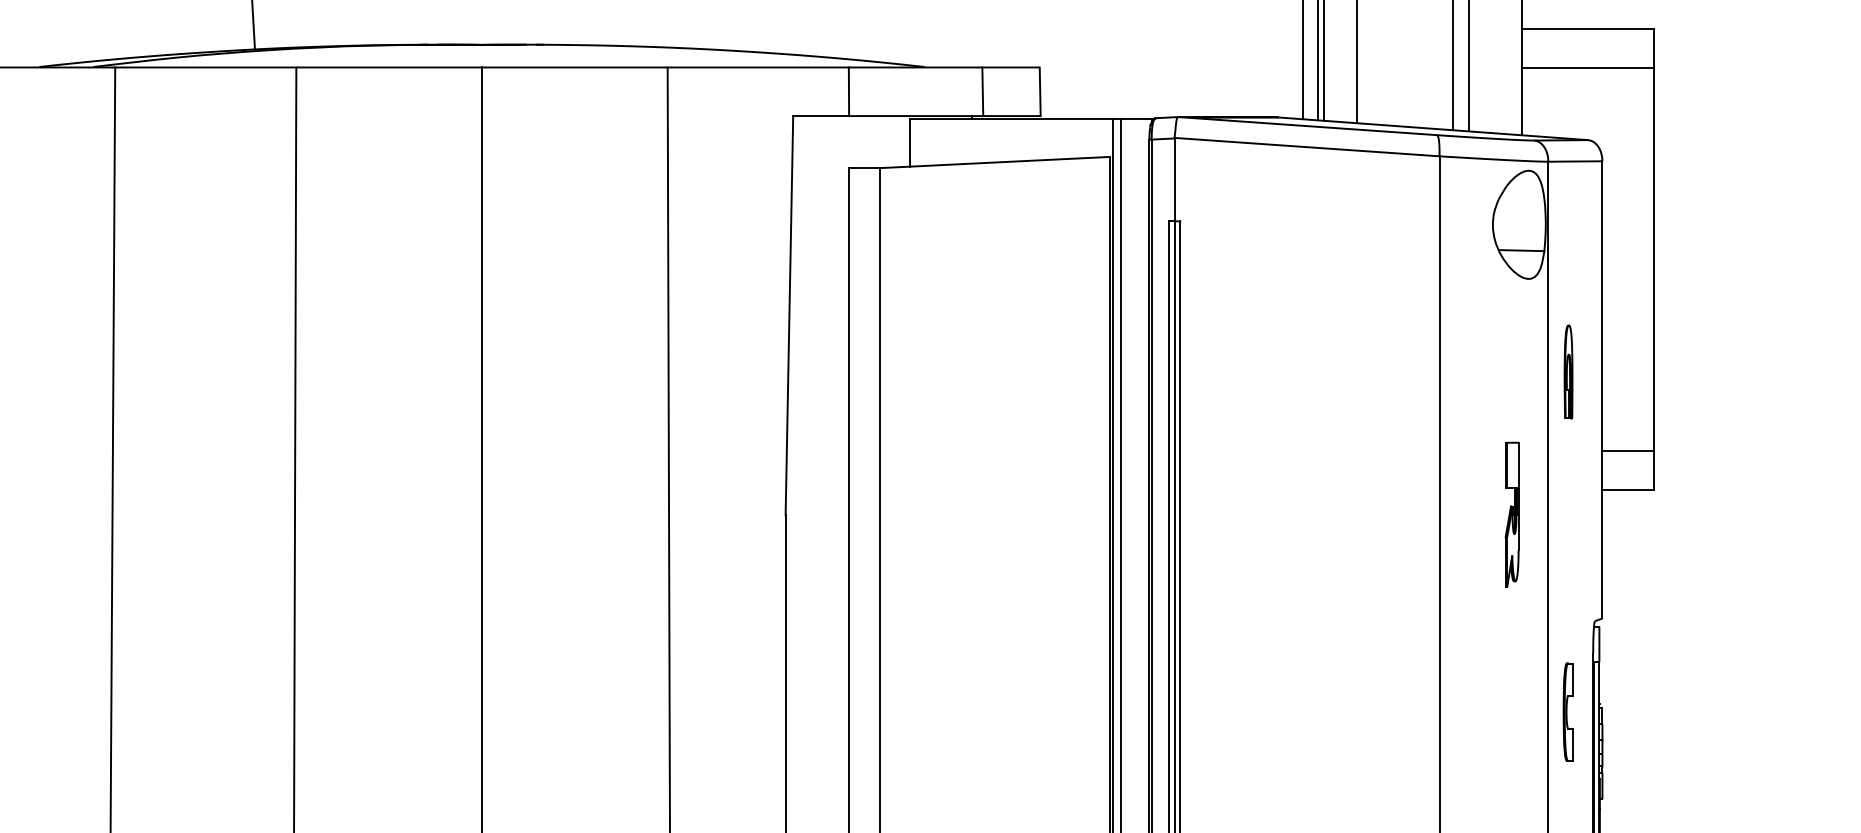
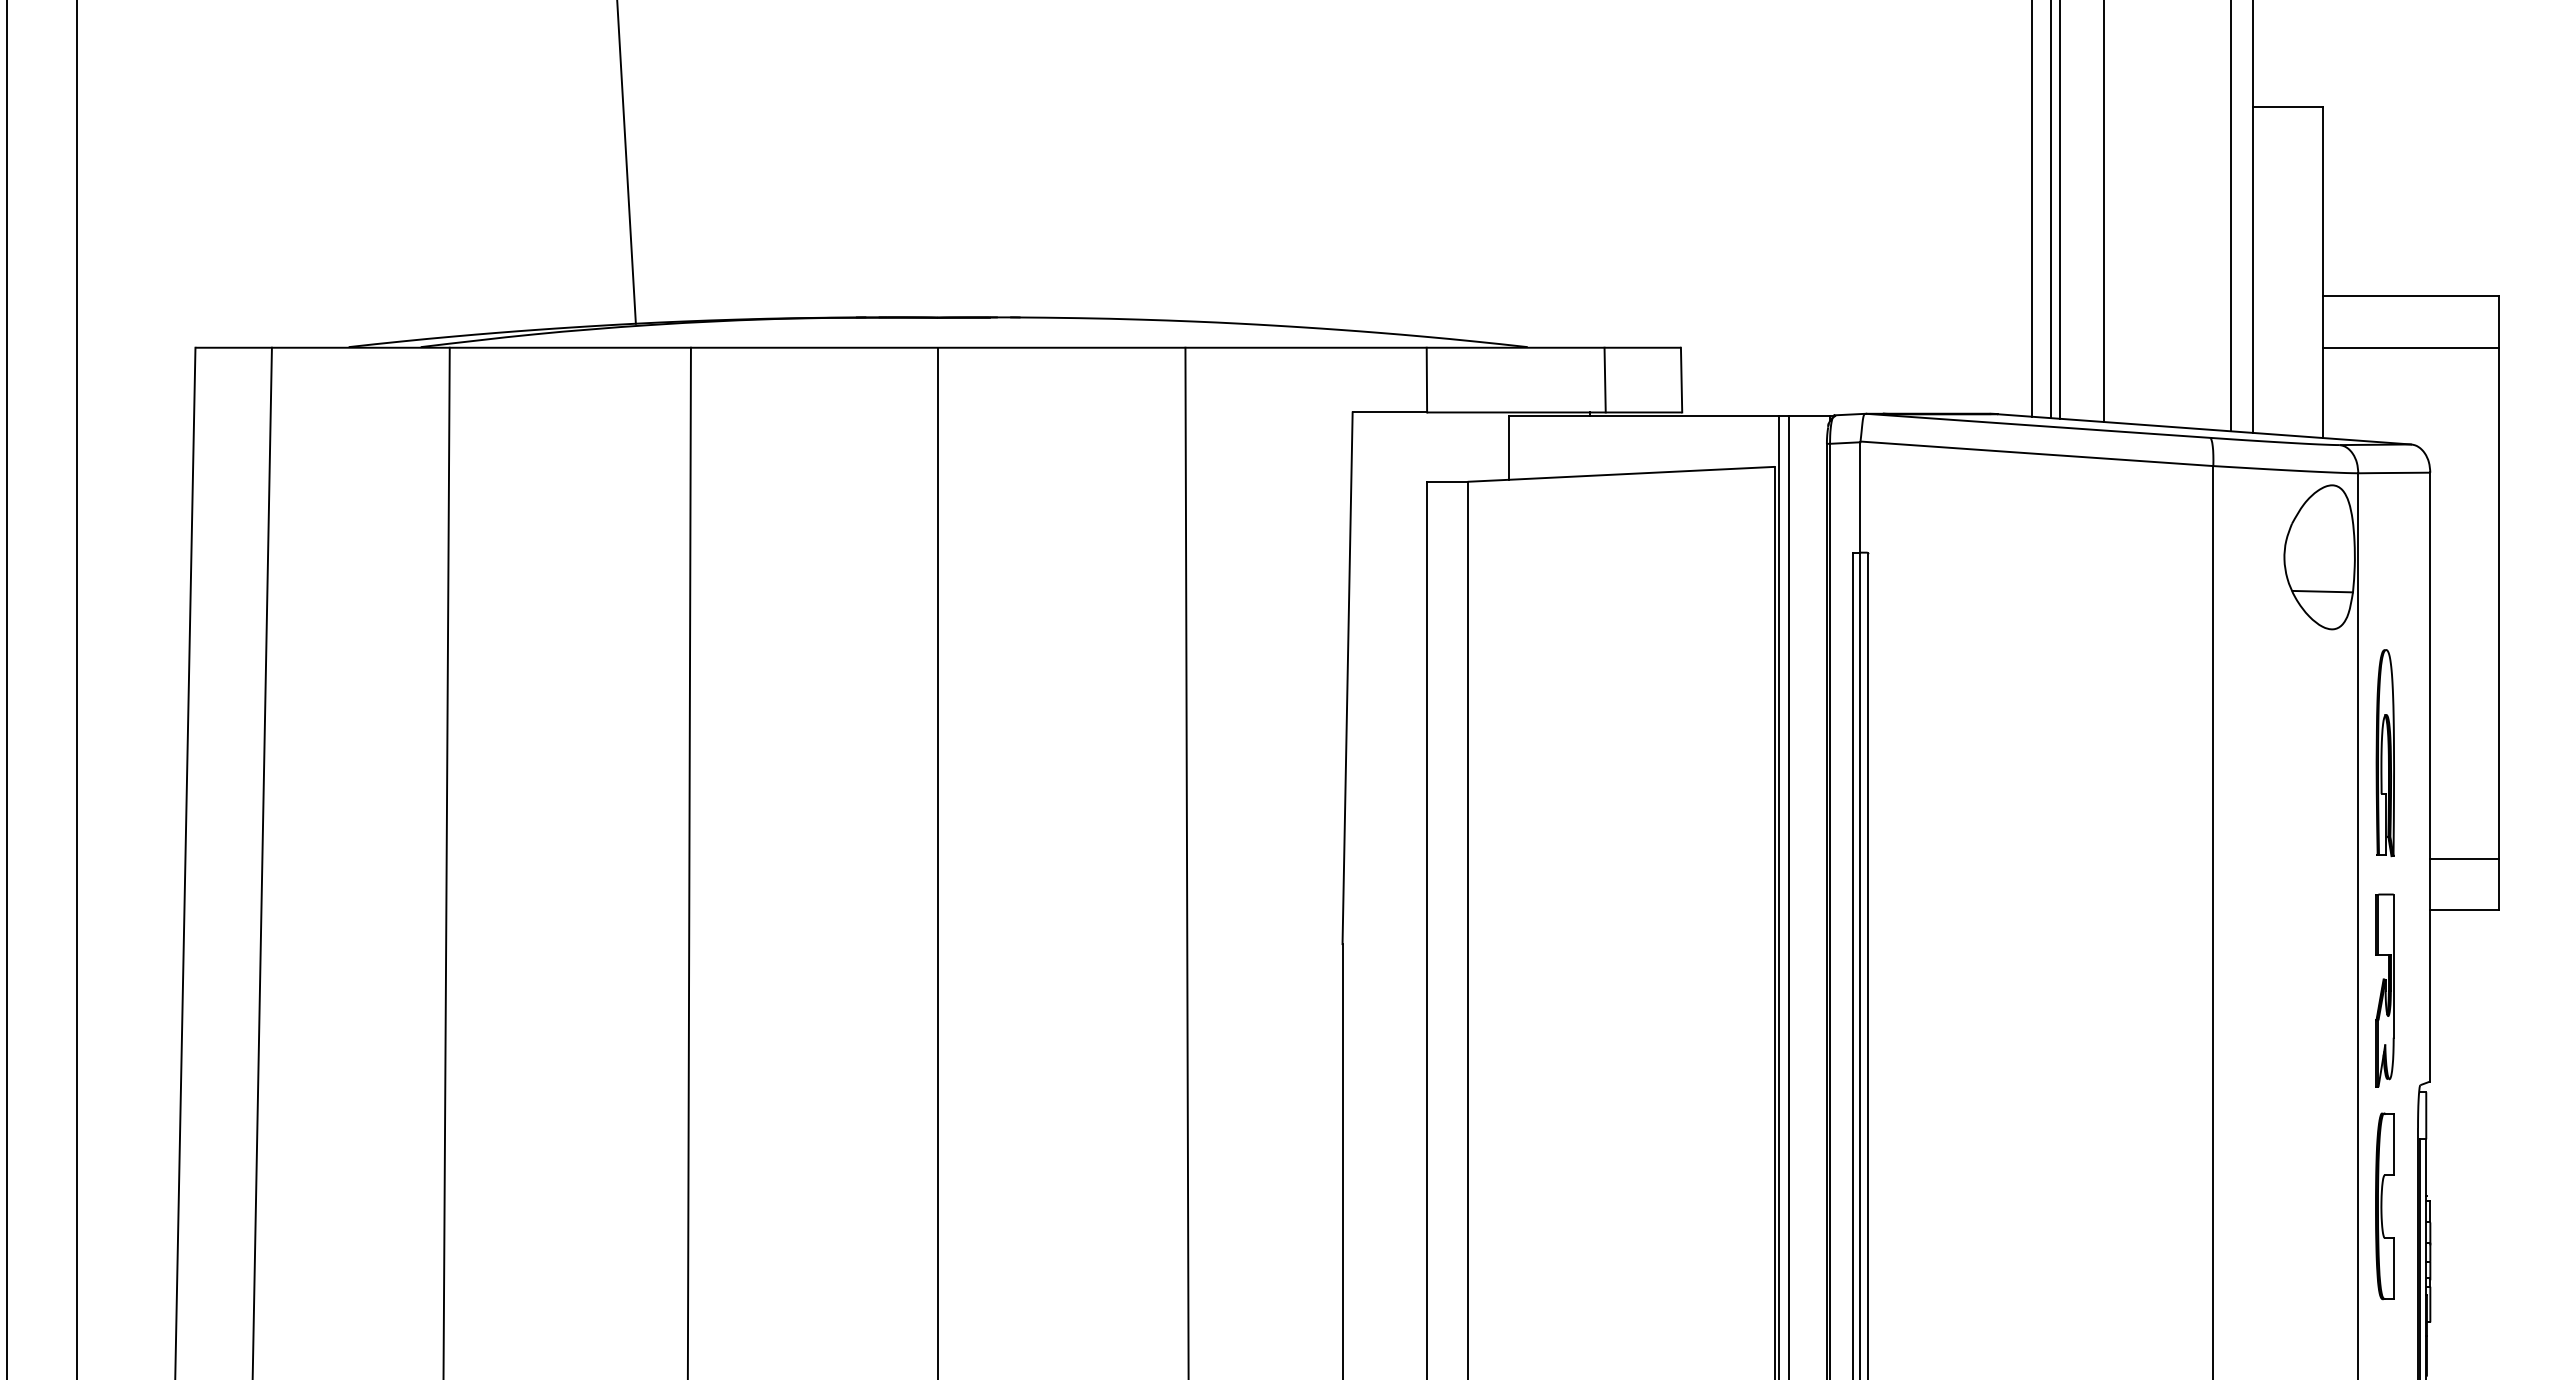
part: (1568, 372) -> (2384, 753), size x1.67
part: (1511, 514) -> (2384, 990), moved
part: (1568, 712) -> (2384, 1206), size x1.43

